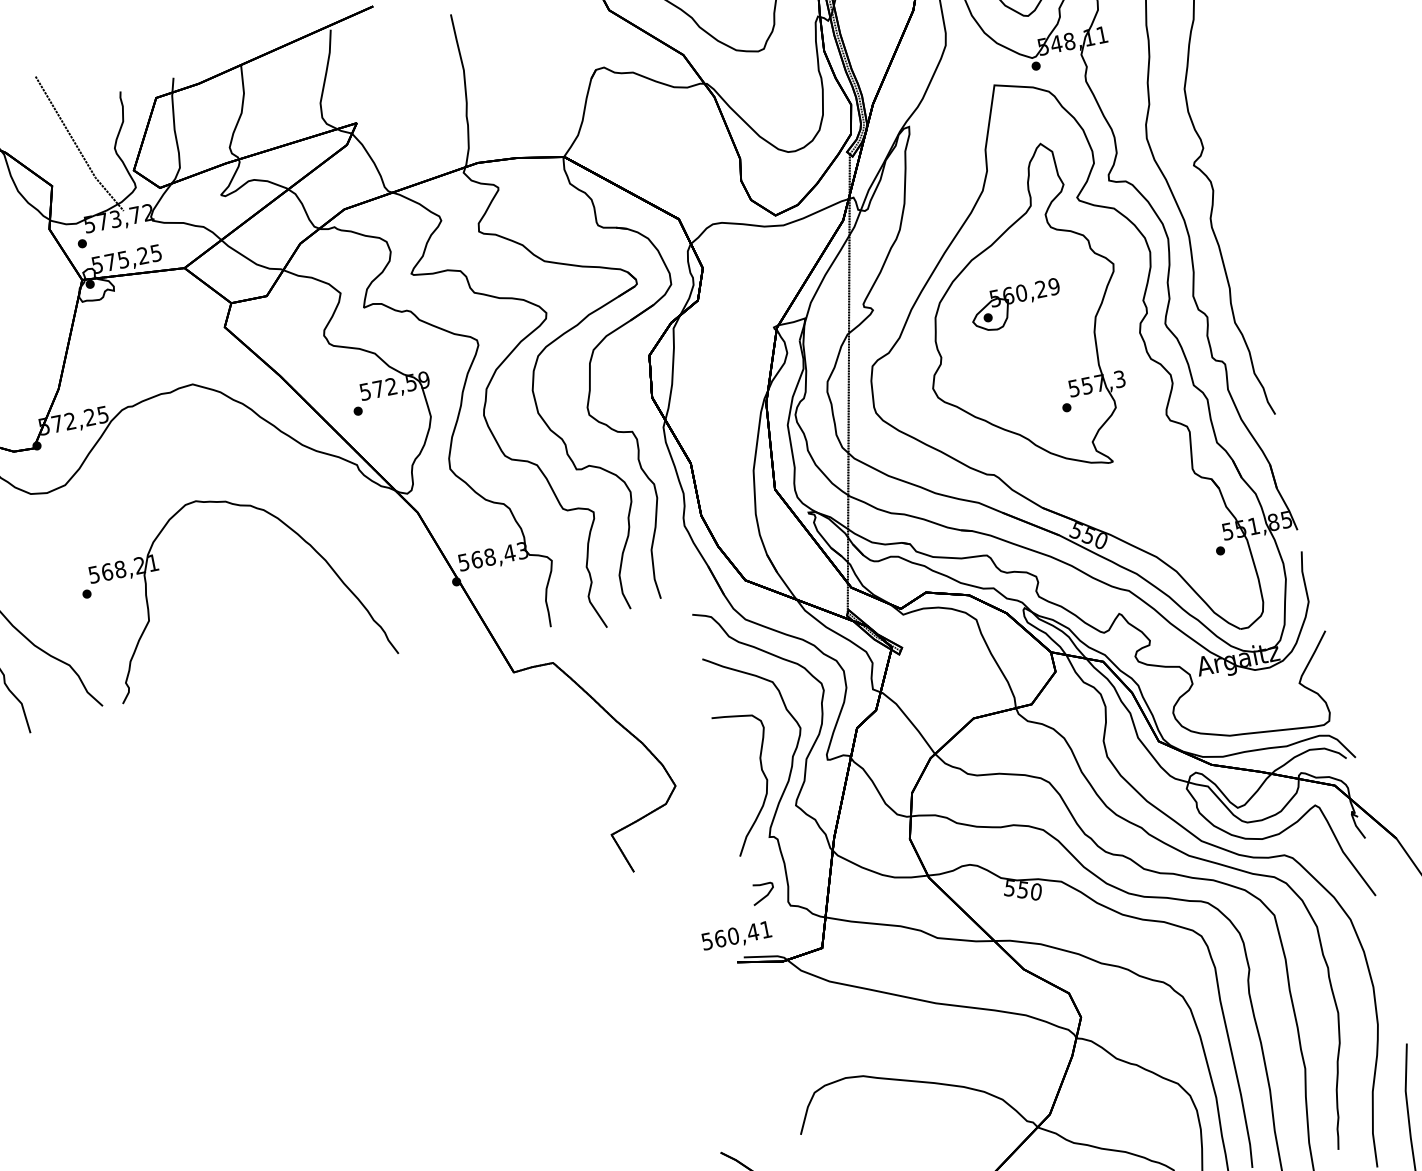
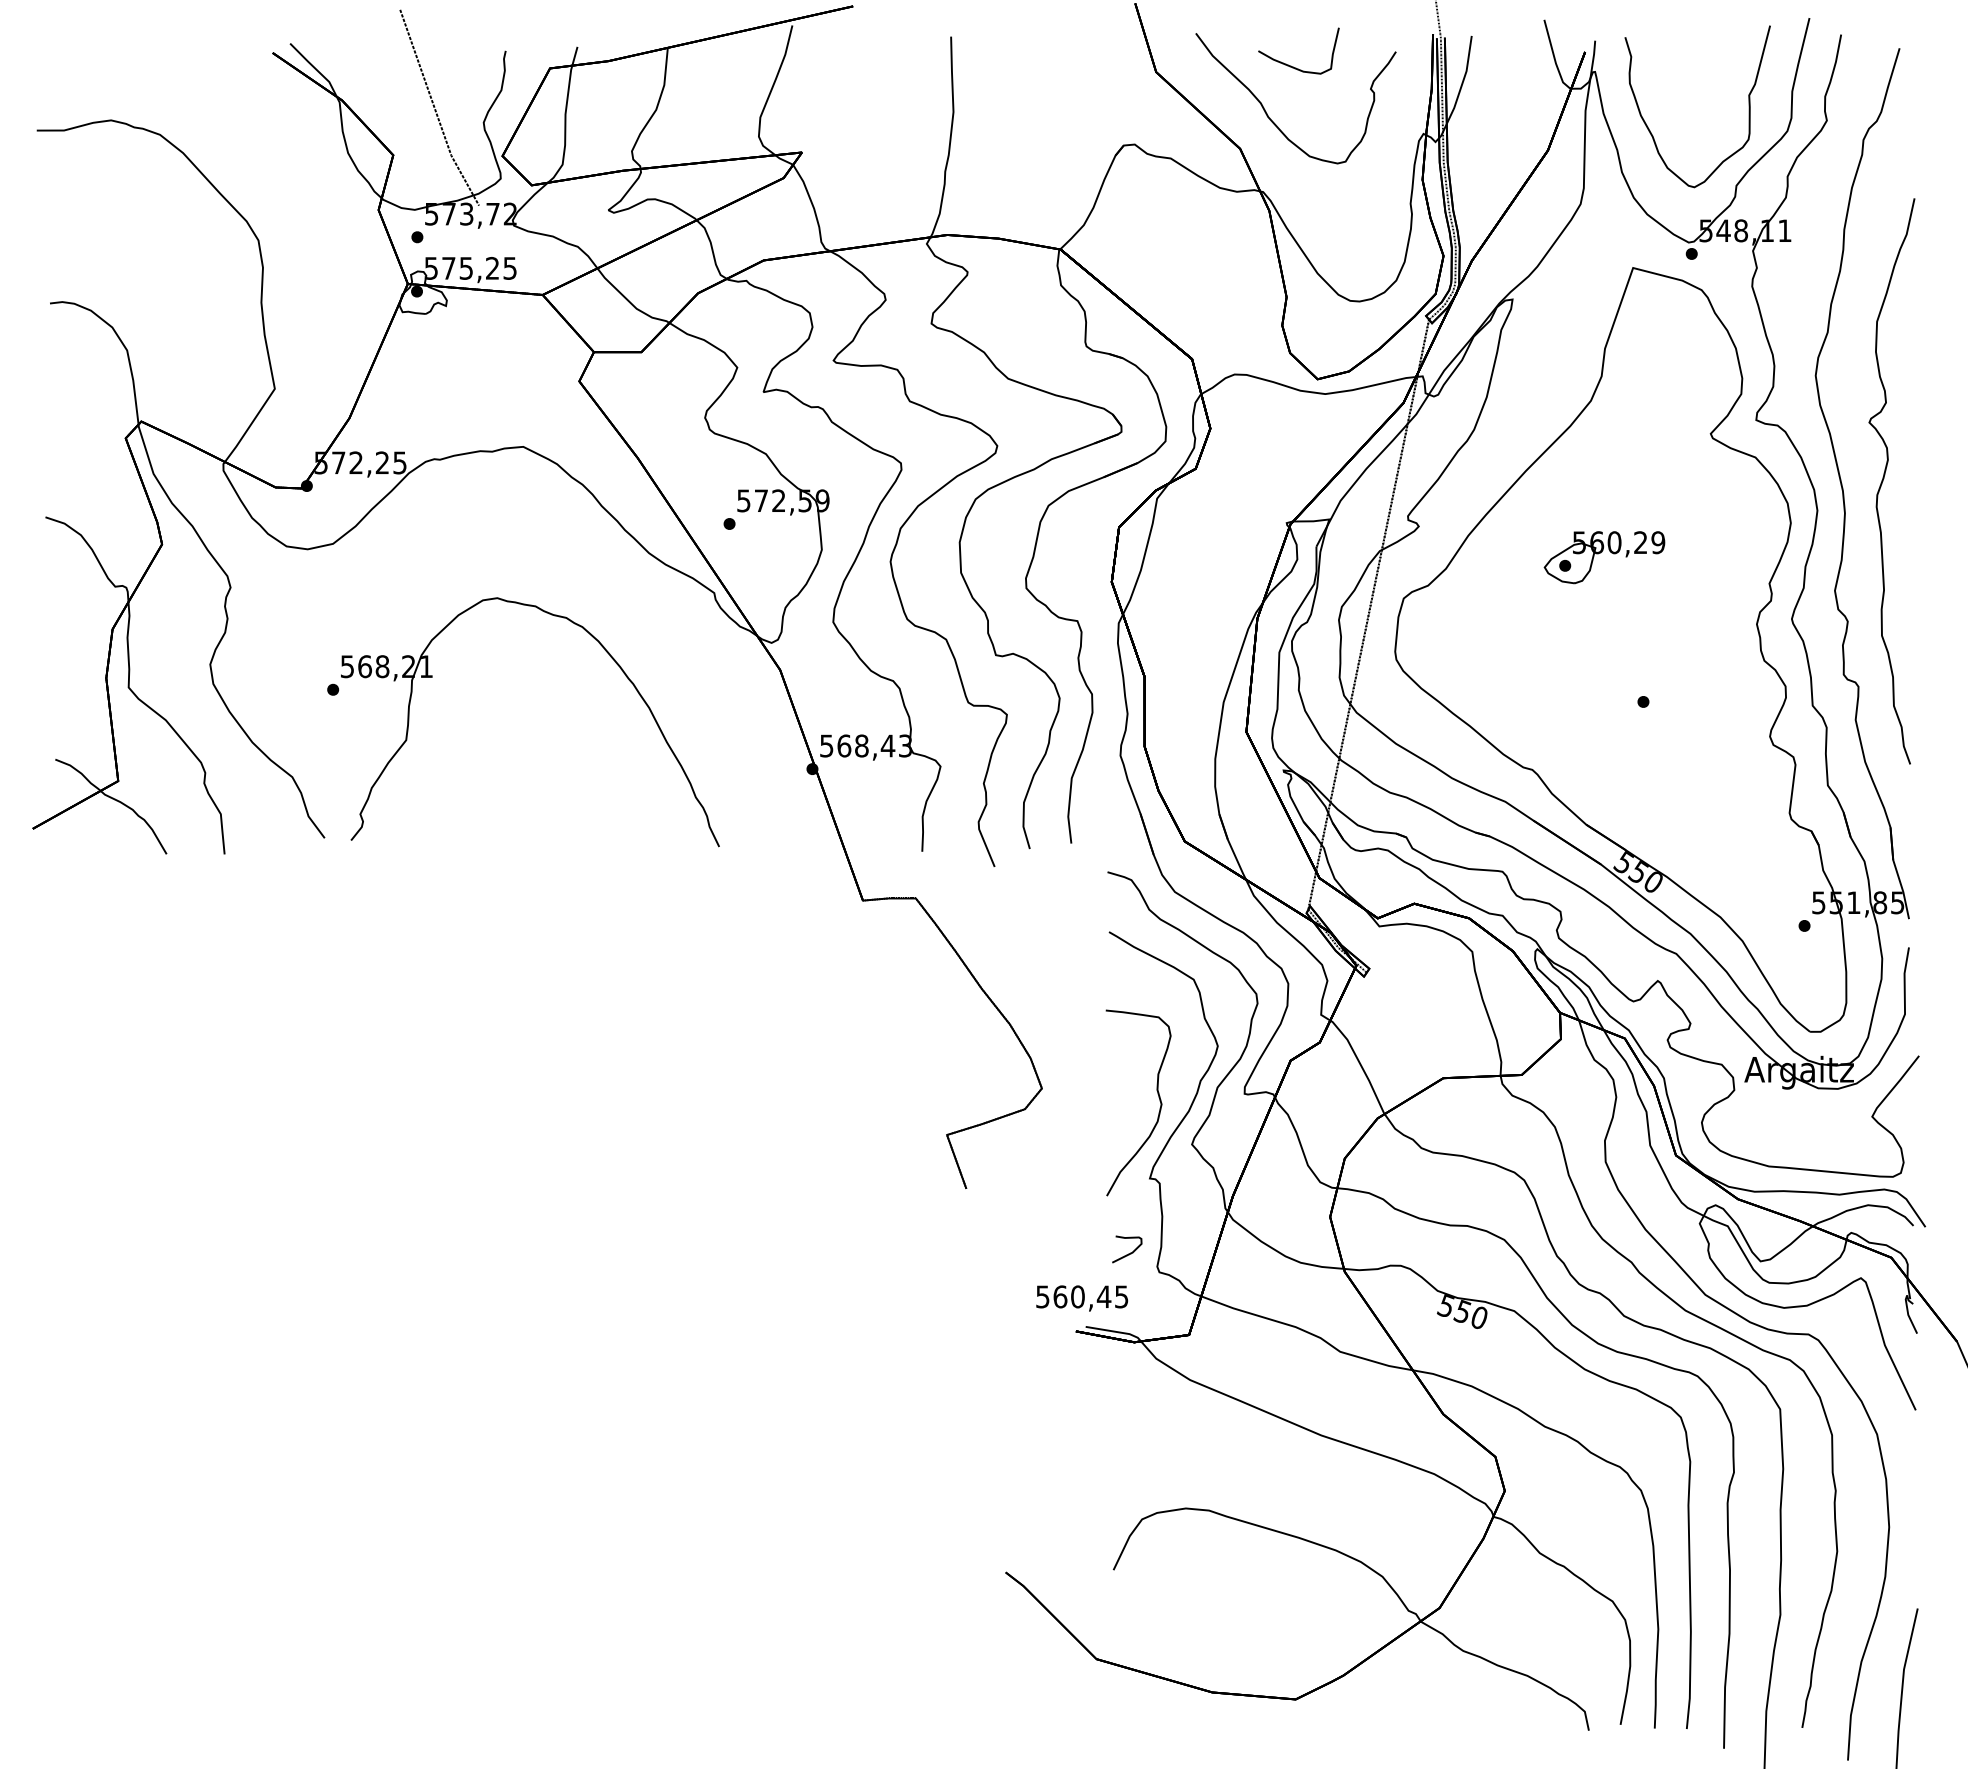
part: (1021, 314) -> (1608, 569), removed
text: (765, 929) -> (1121, 1296), 560,41 -> 560,45

